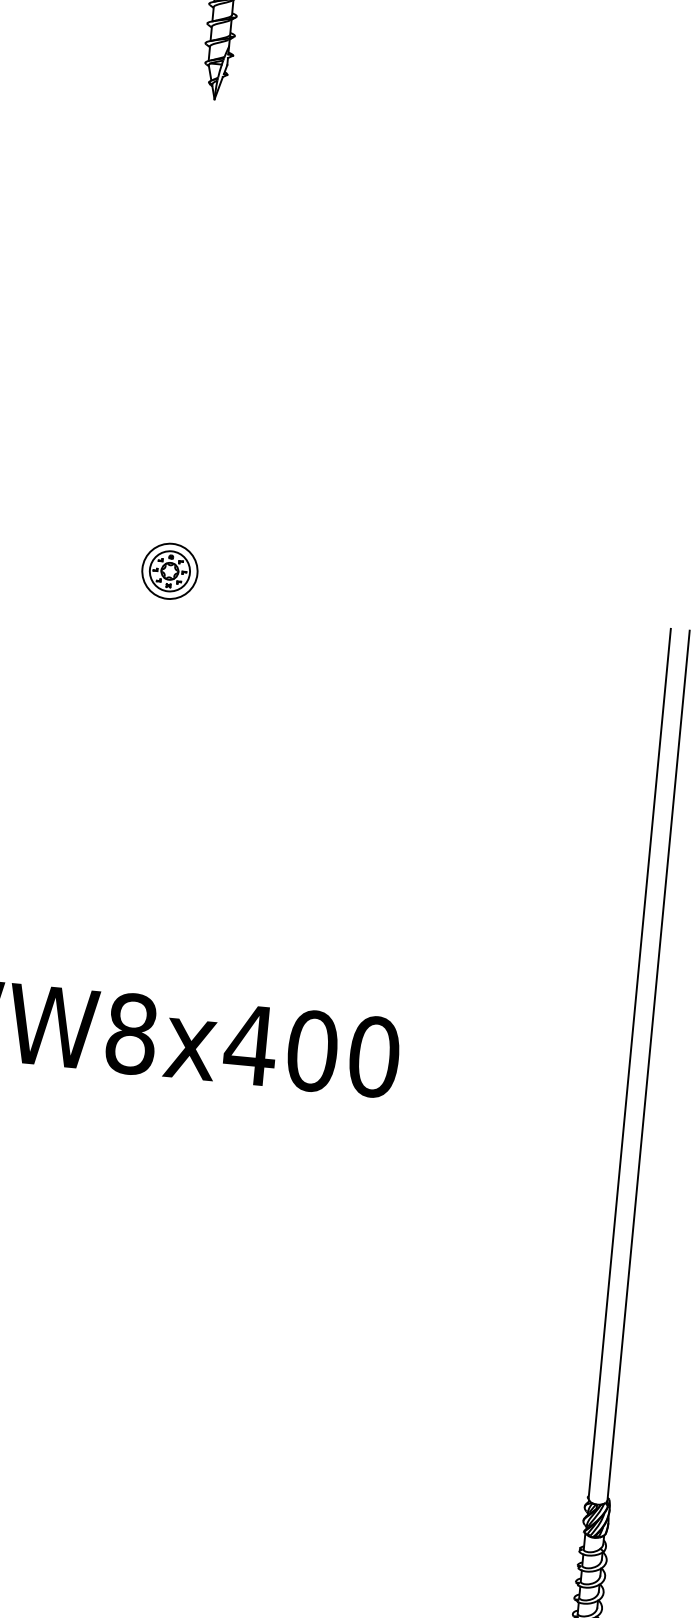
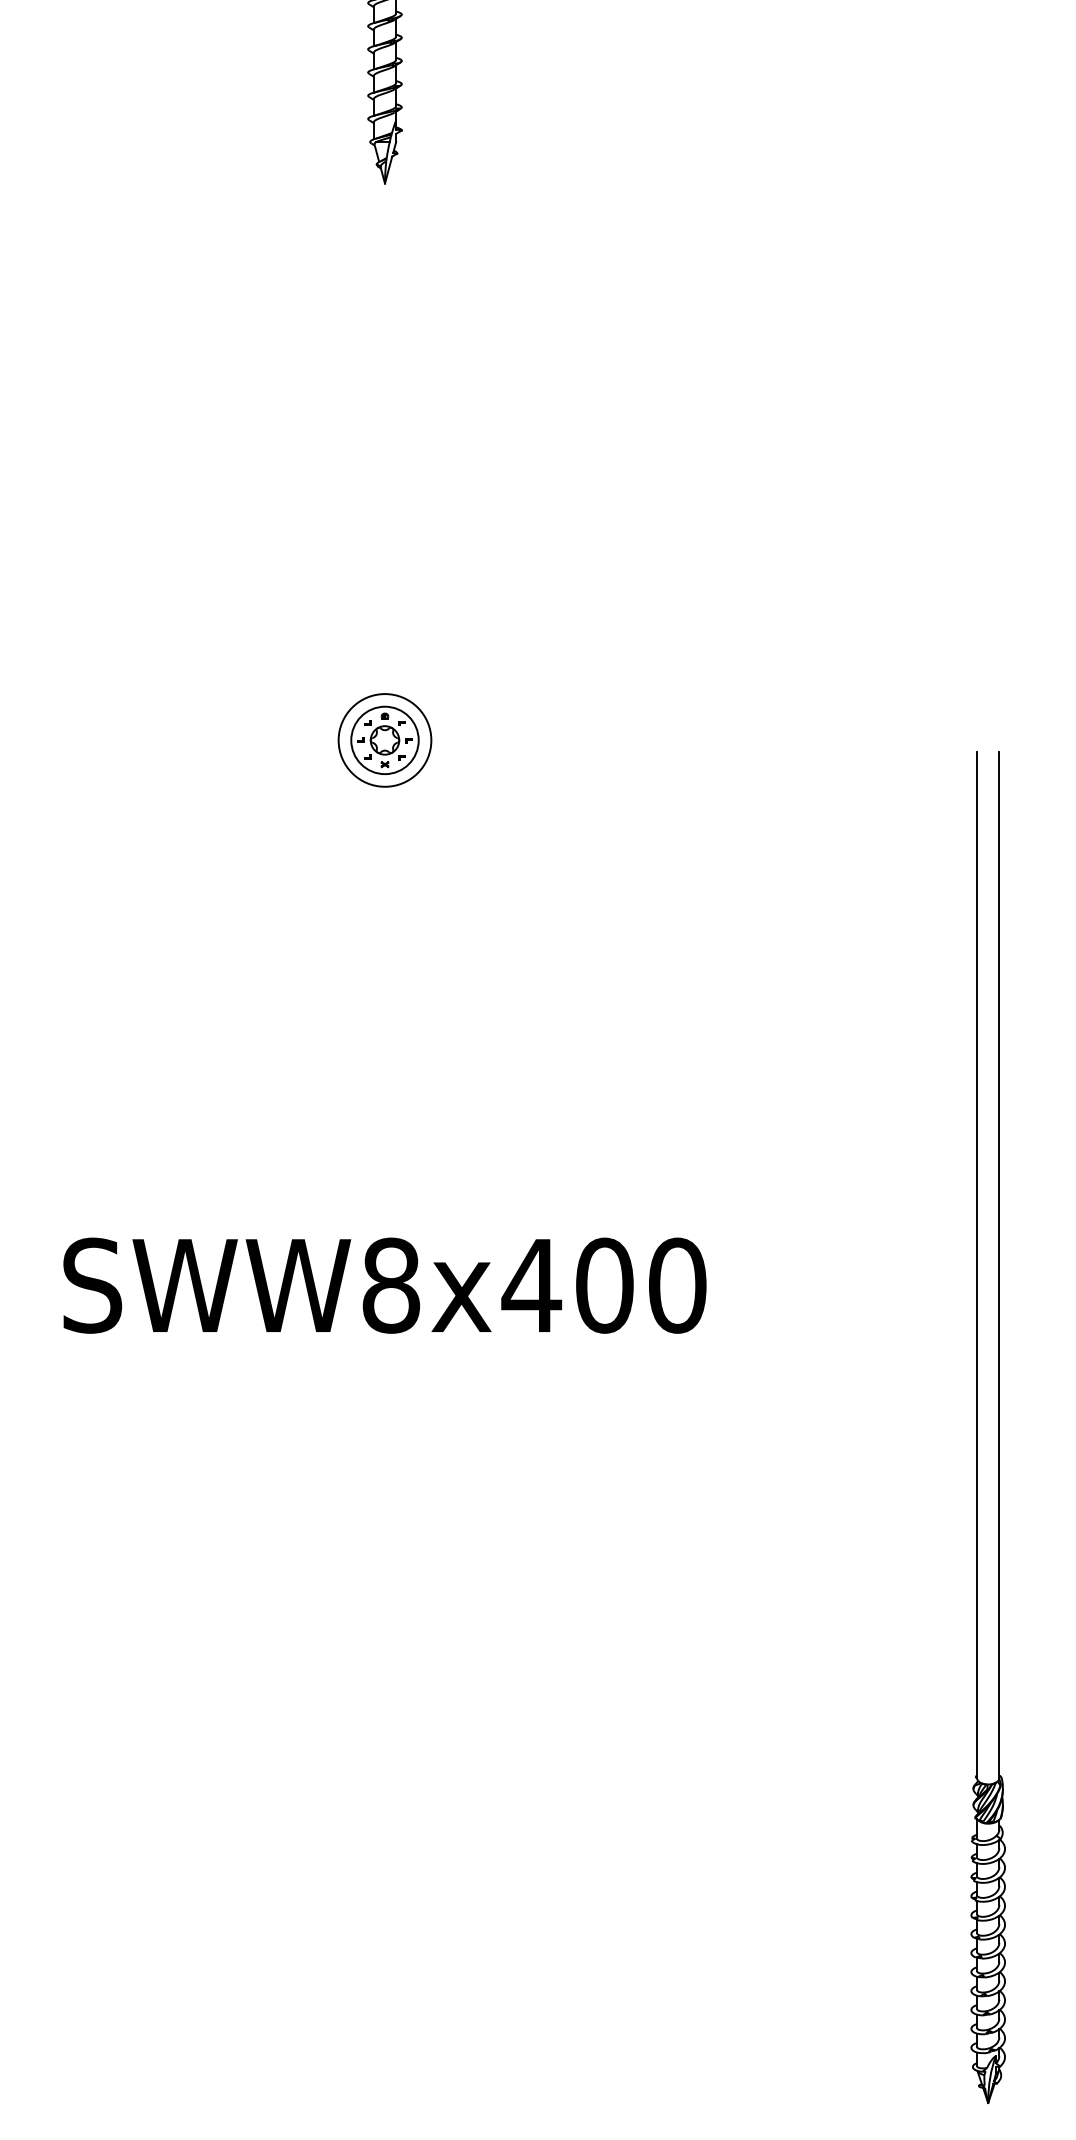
part: (169, 571) -> (384, 740), size x1.43

